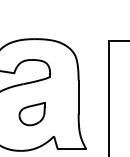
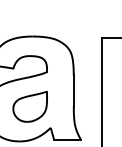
part: (31, 113) -> (29, 106), size x1.43

